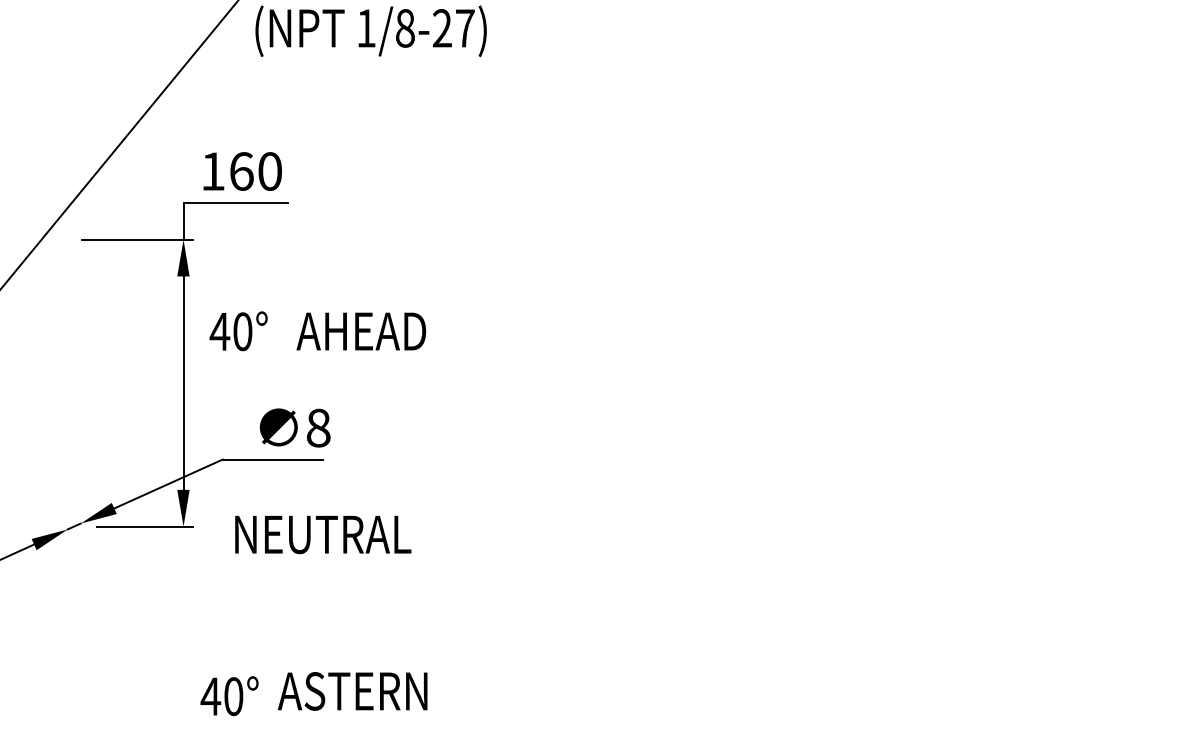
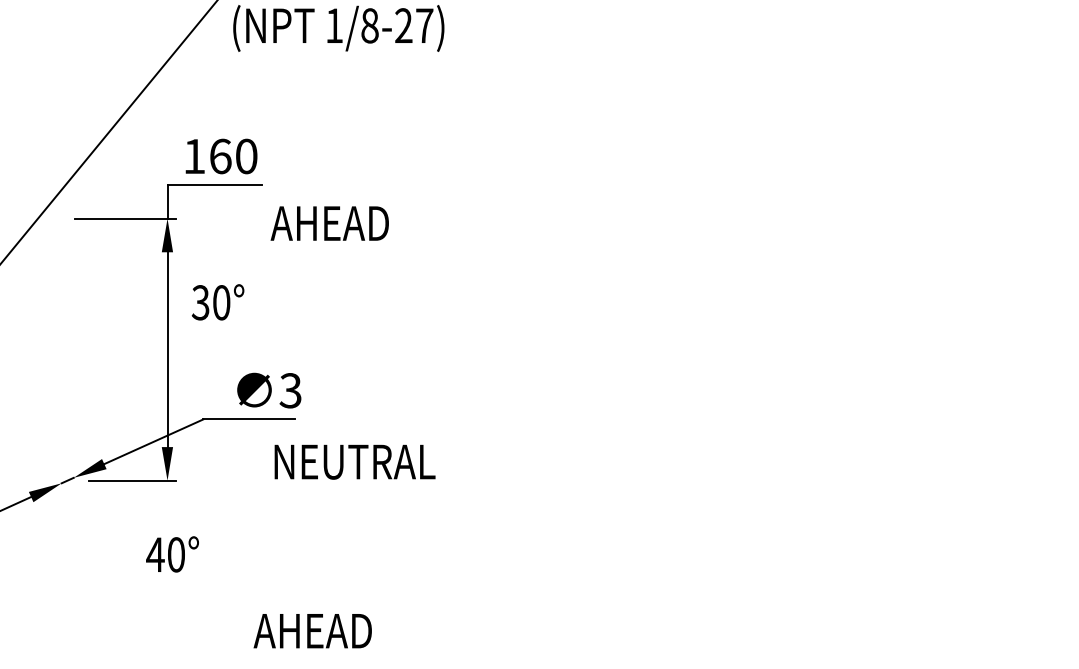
text: (219, 331) -> (200, 302), 40° -> 30°
text: (360, 331) -> (329, 223), moved
text: (318, 427) -> (290, 390), 8 -> 3
text: (322, 534) -> (354, 461), moved
text: (366, 690) -> (334, 630), ASTERN -> AHEAD
text: (229, 696) -> (172, 554), moved

